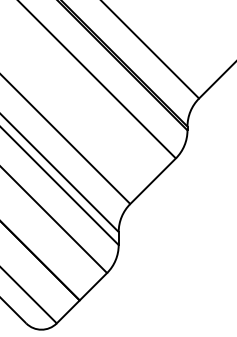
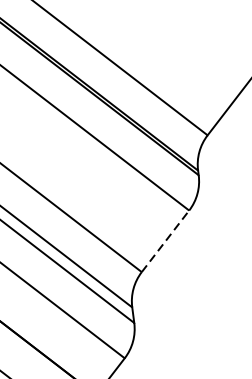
line: (153, 180) -> (165, 240), solid -> dashed

